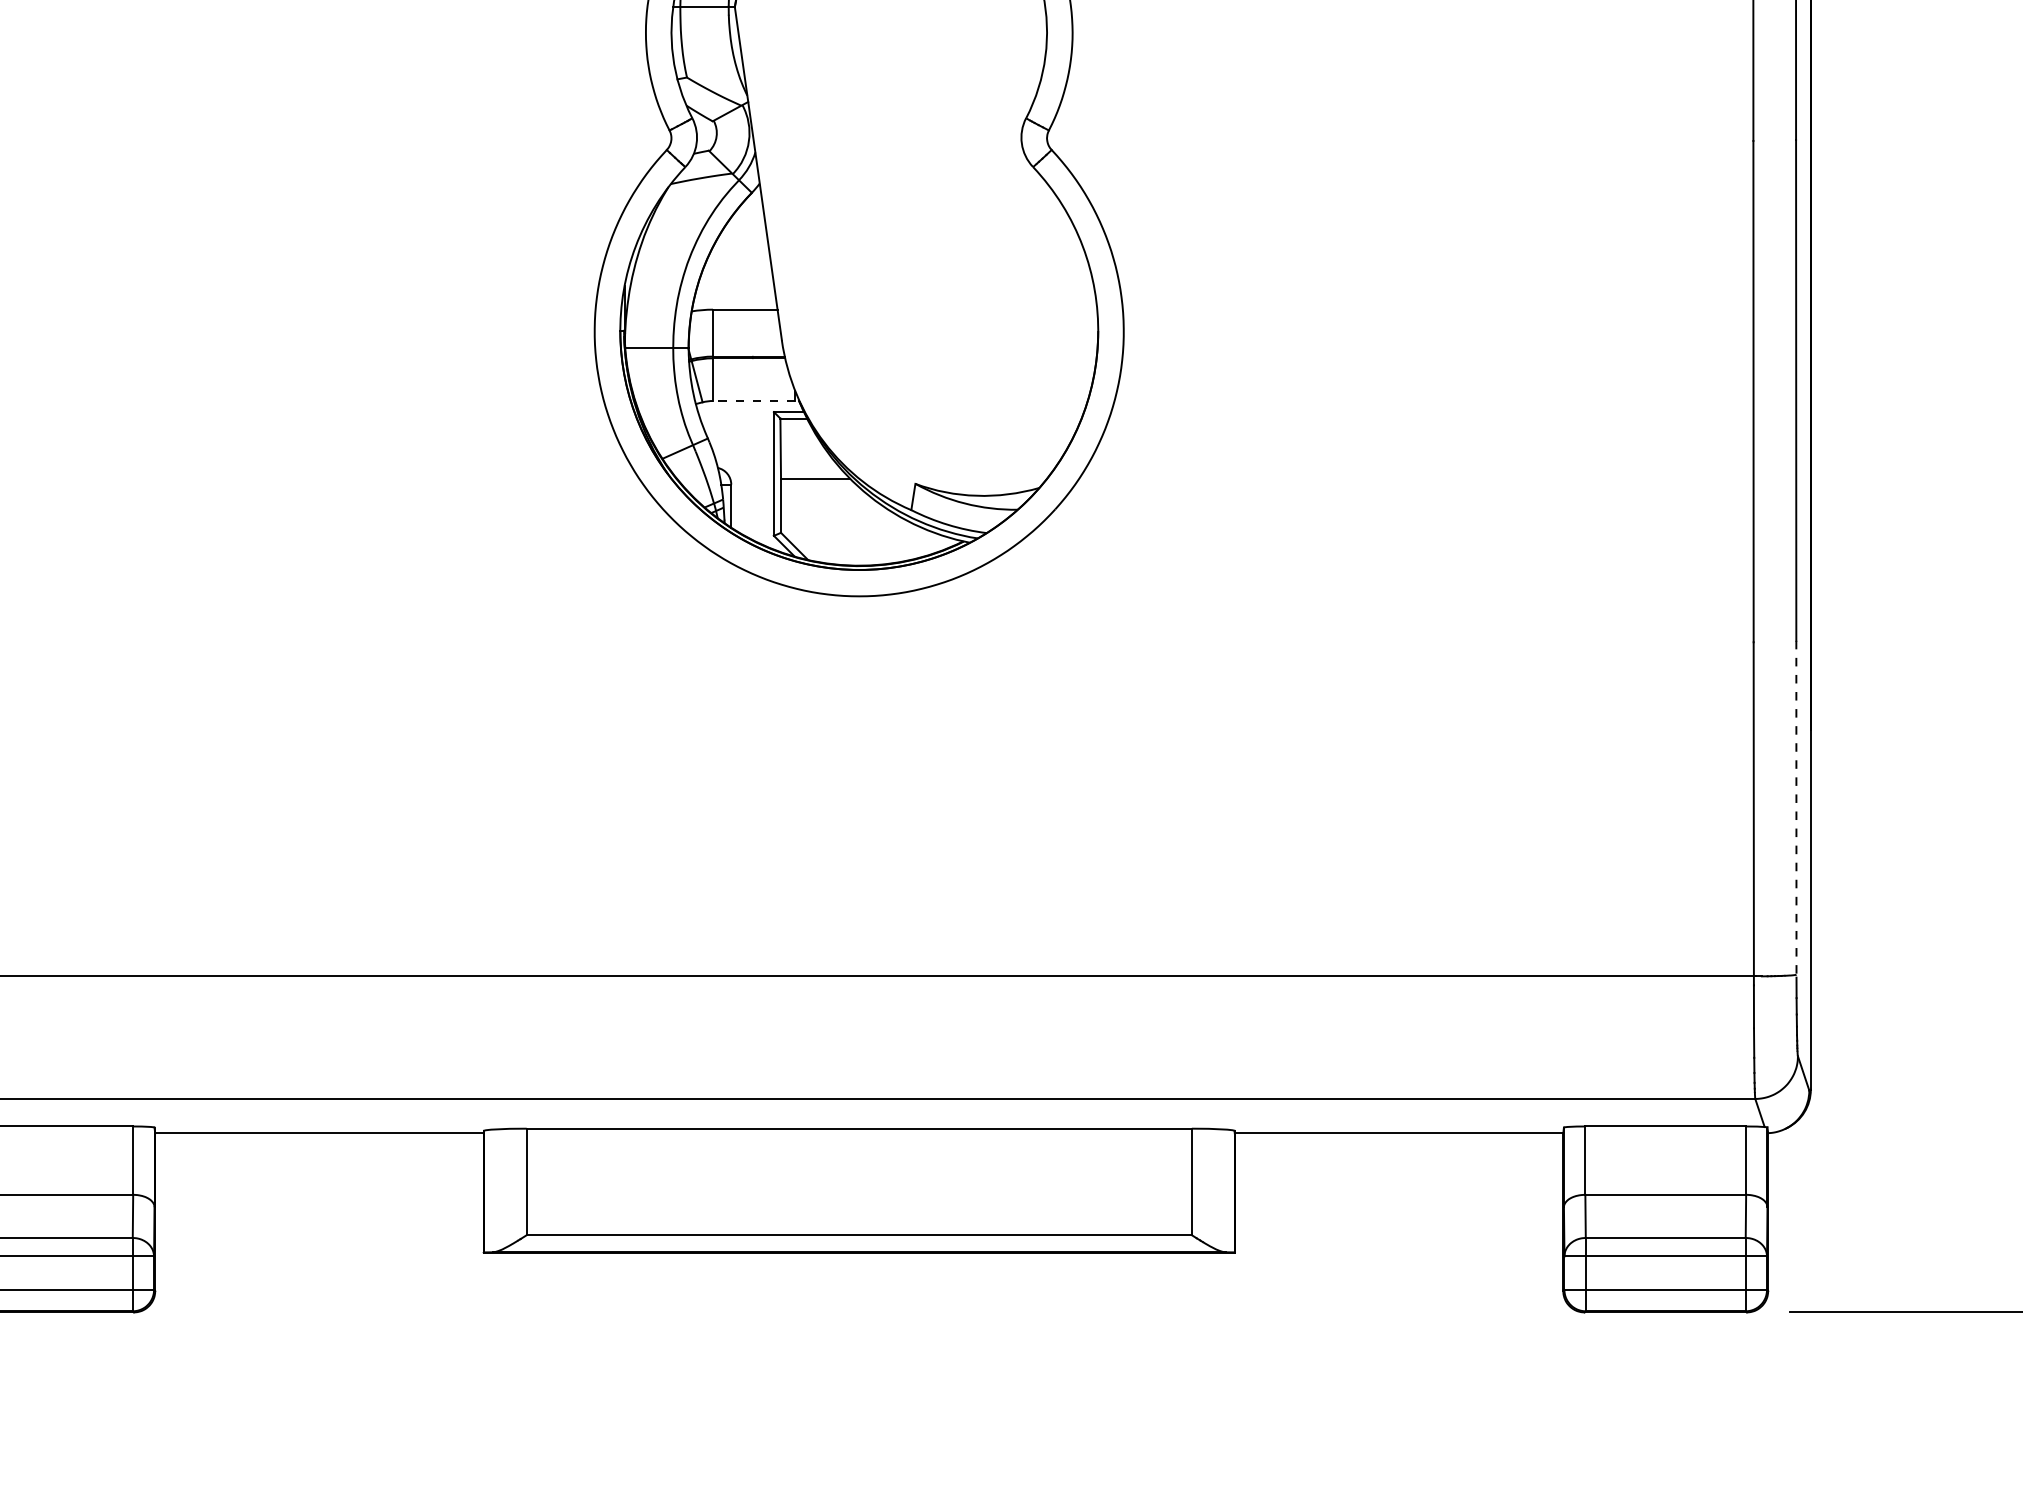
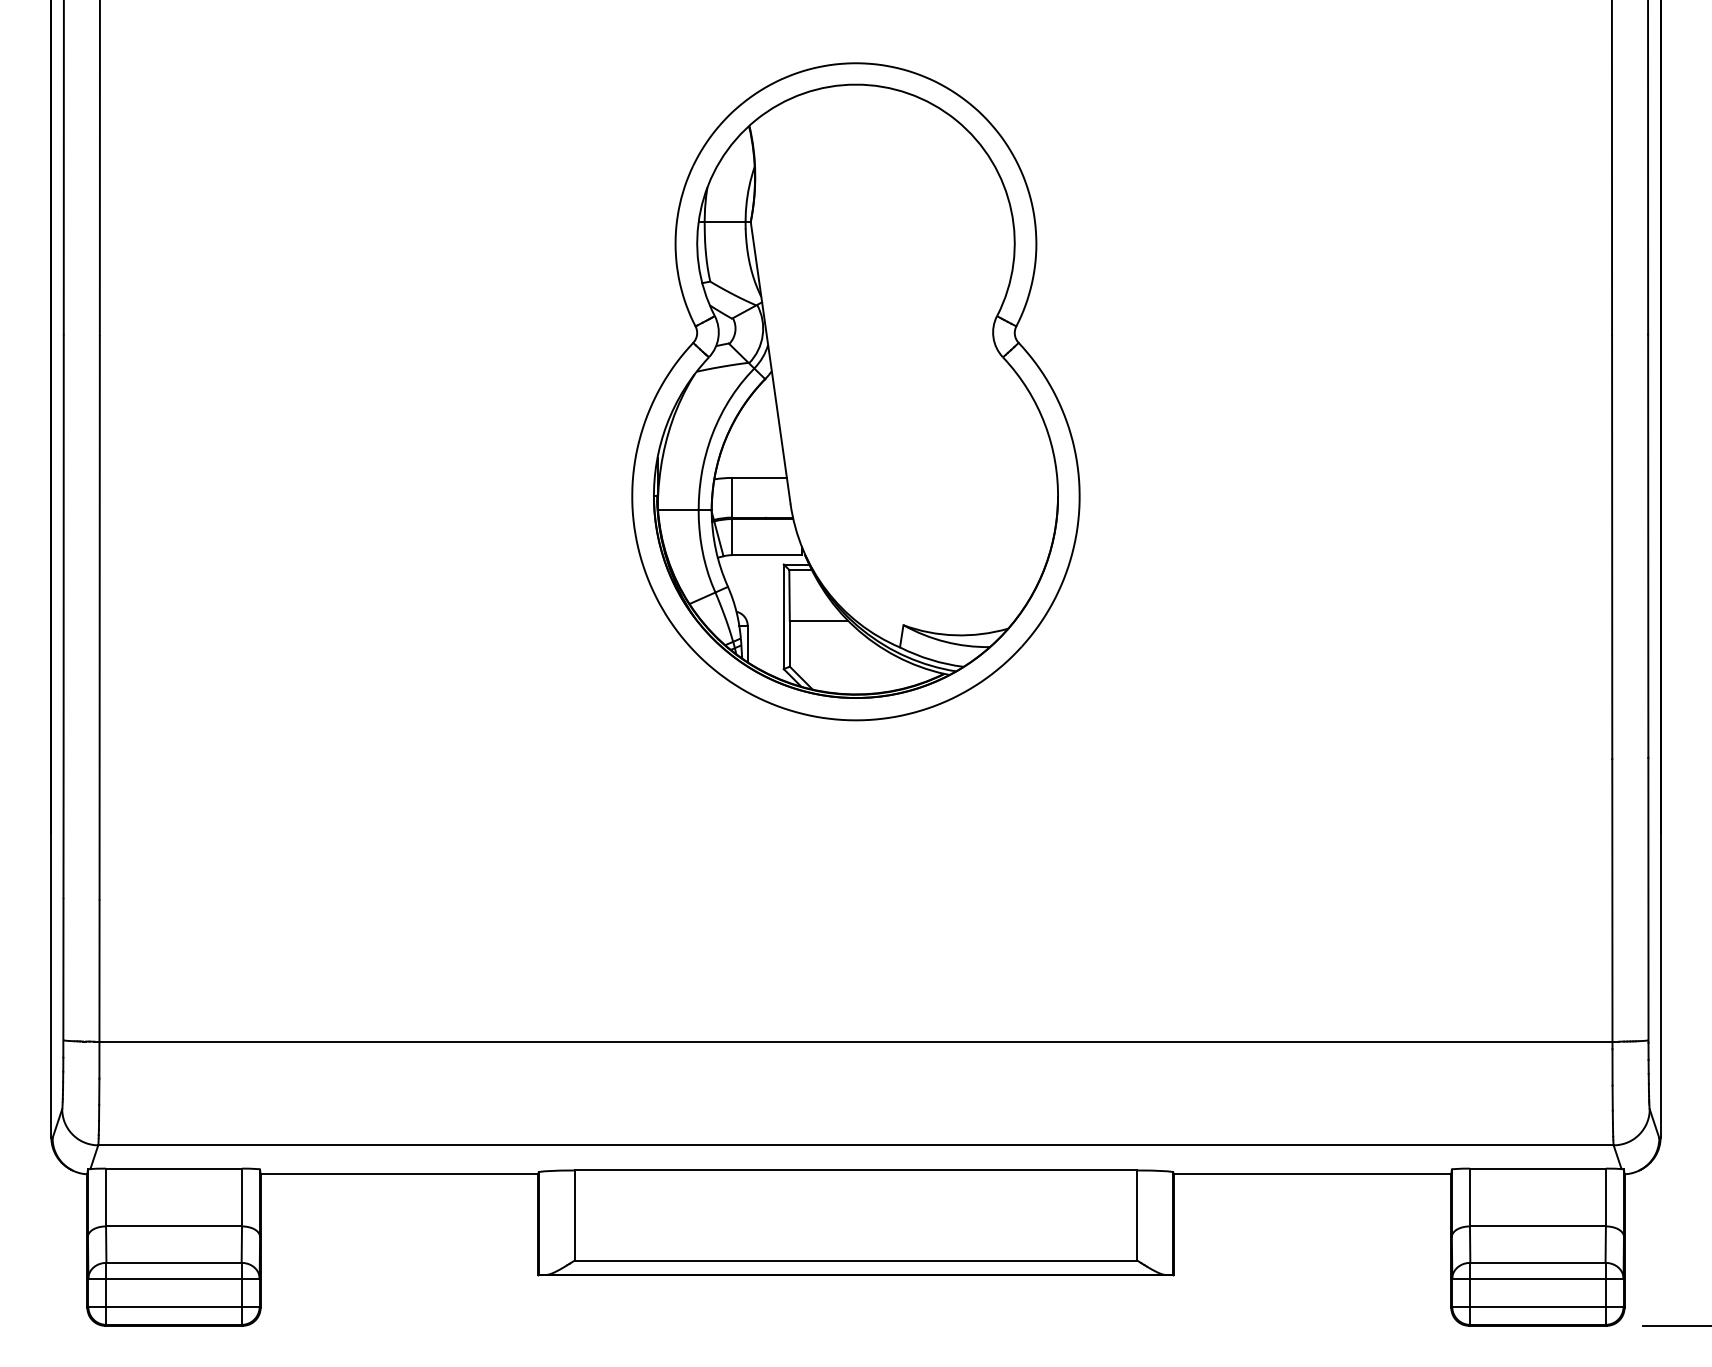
line: (754, 401) -> (767, 555), dashed -> solid
line: (1796, 809) -> (1648, 900), dashed -> solid

